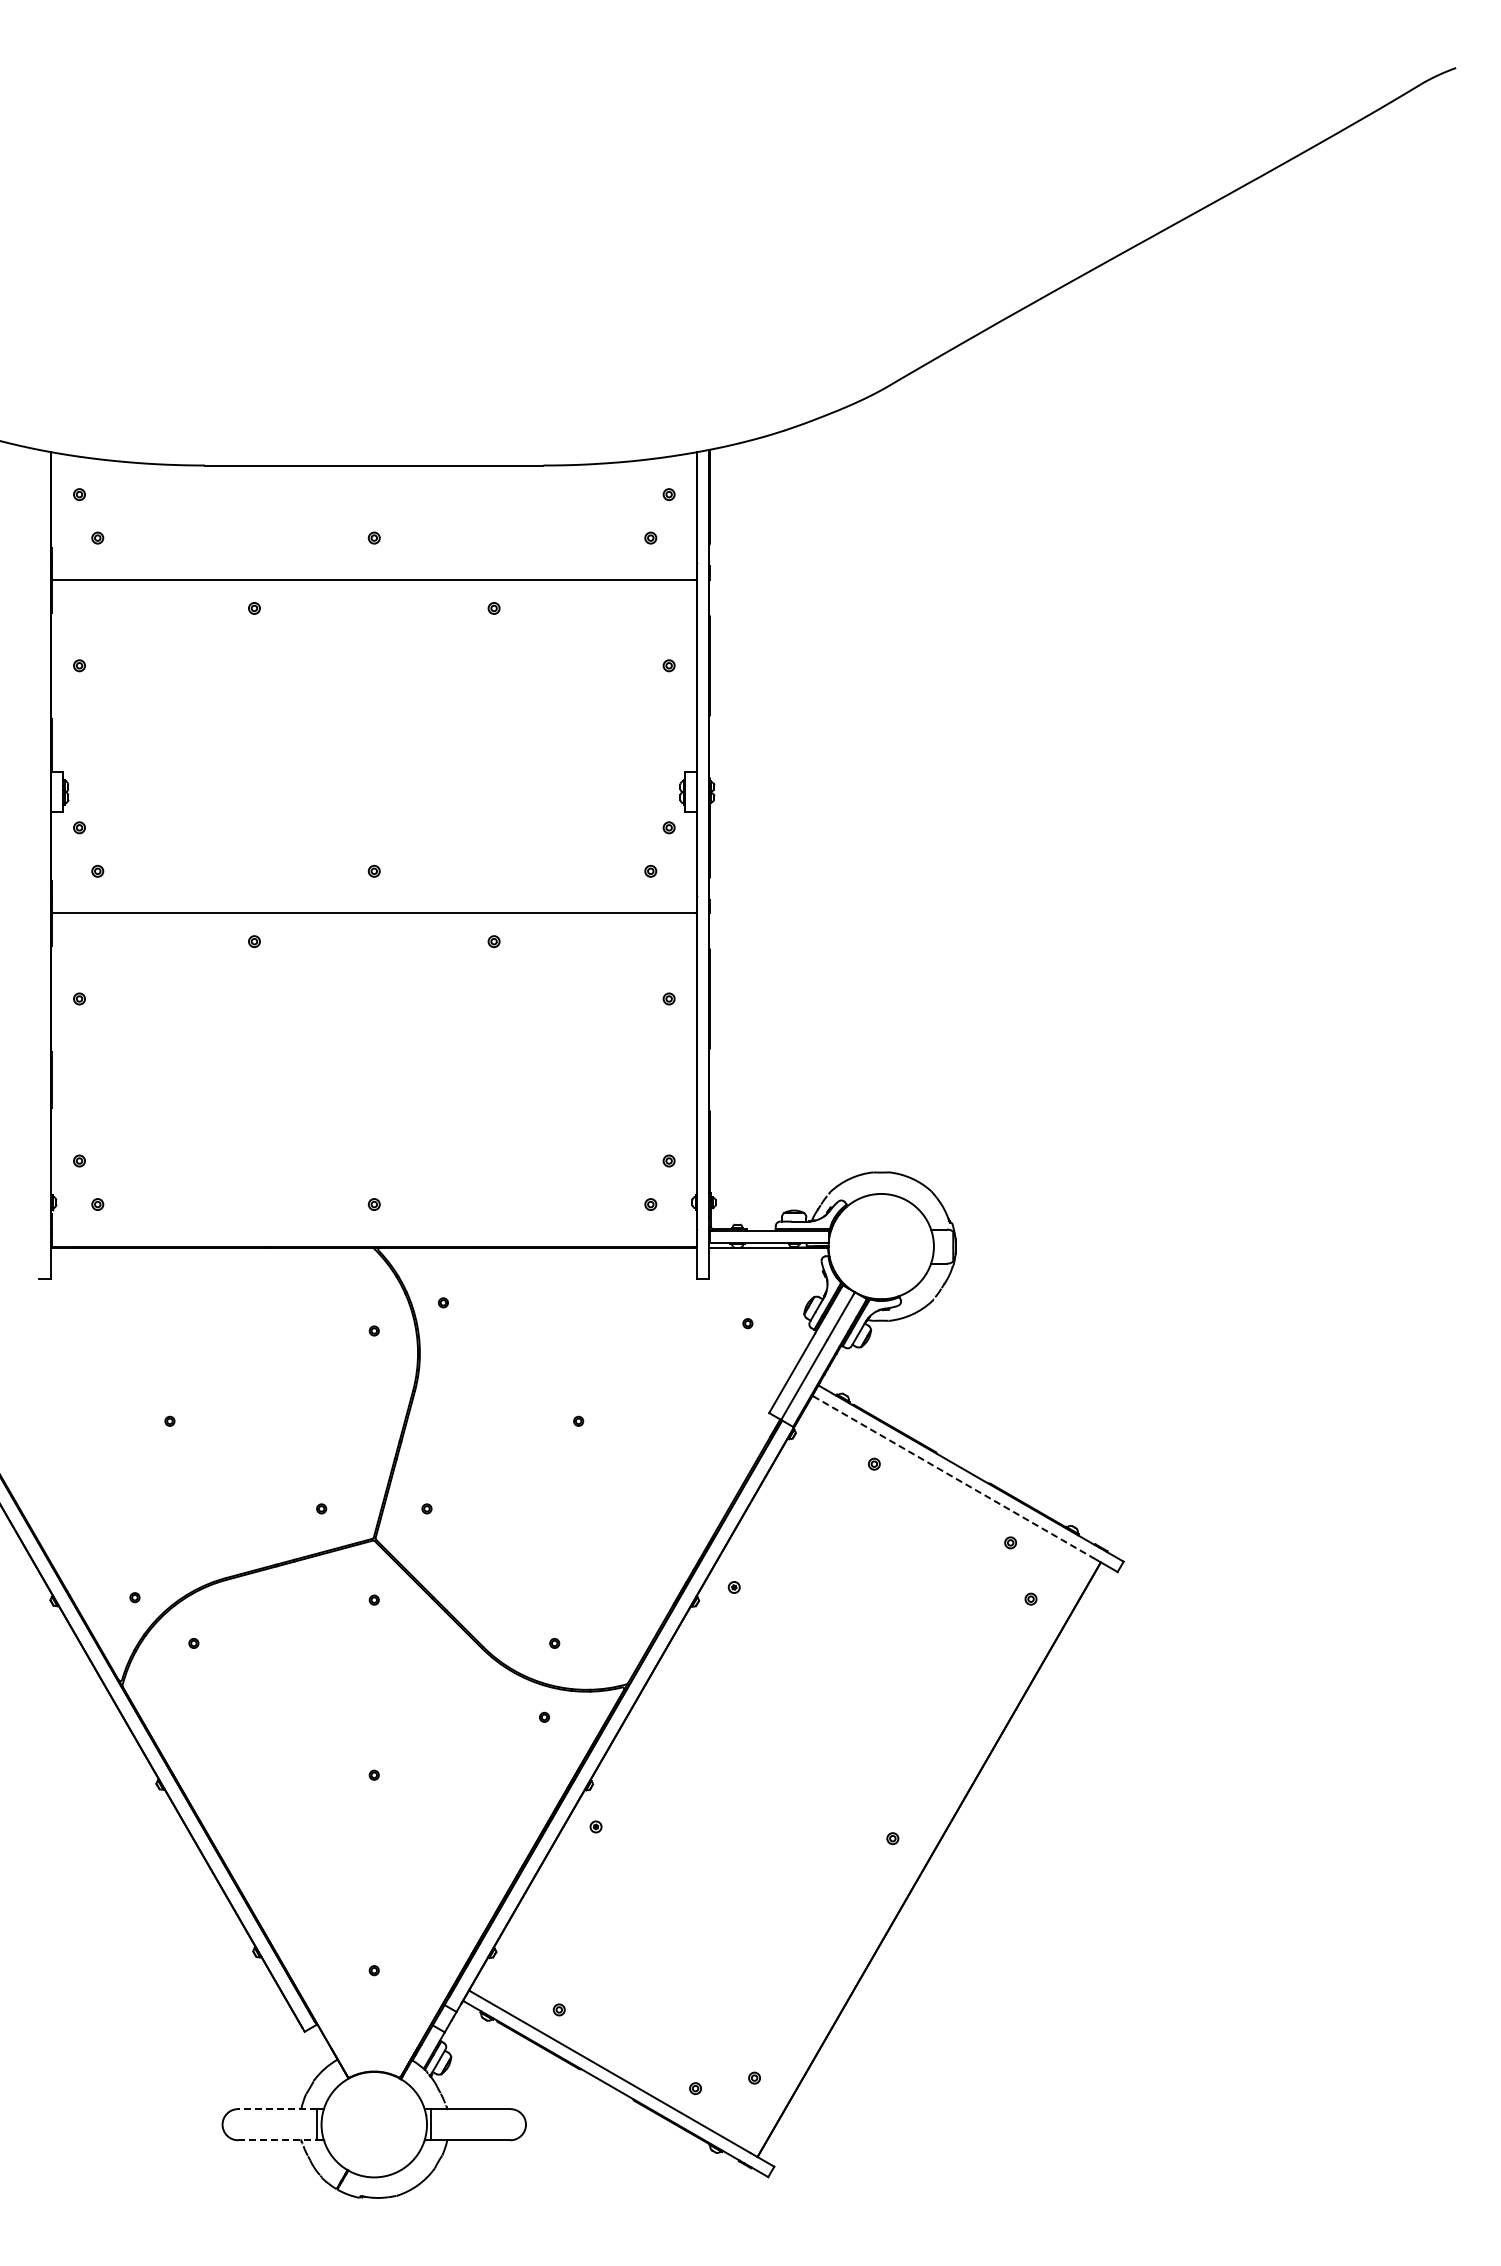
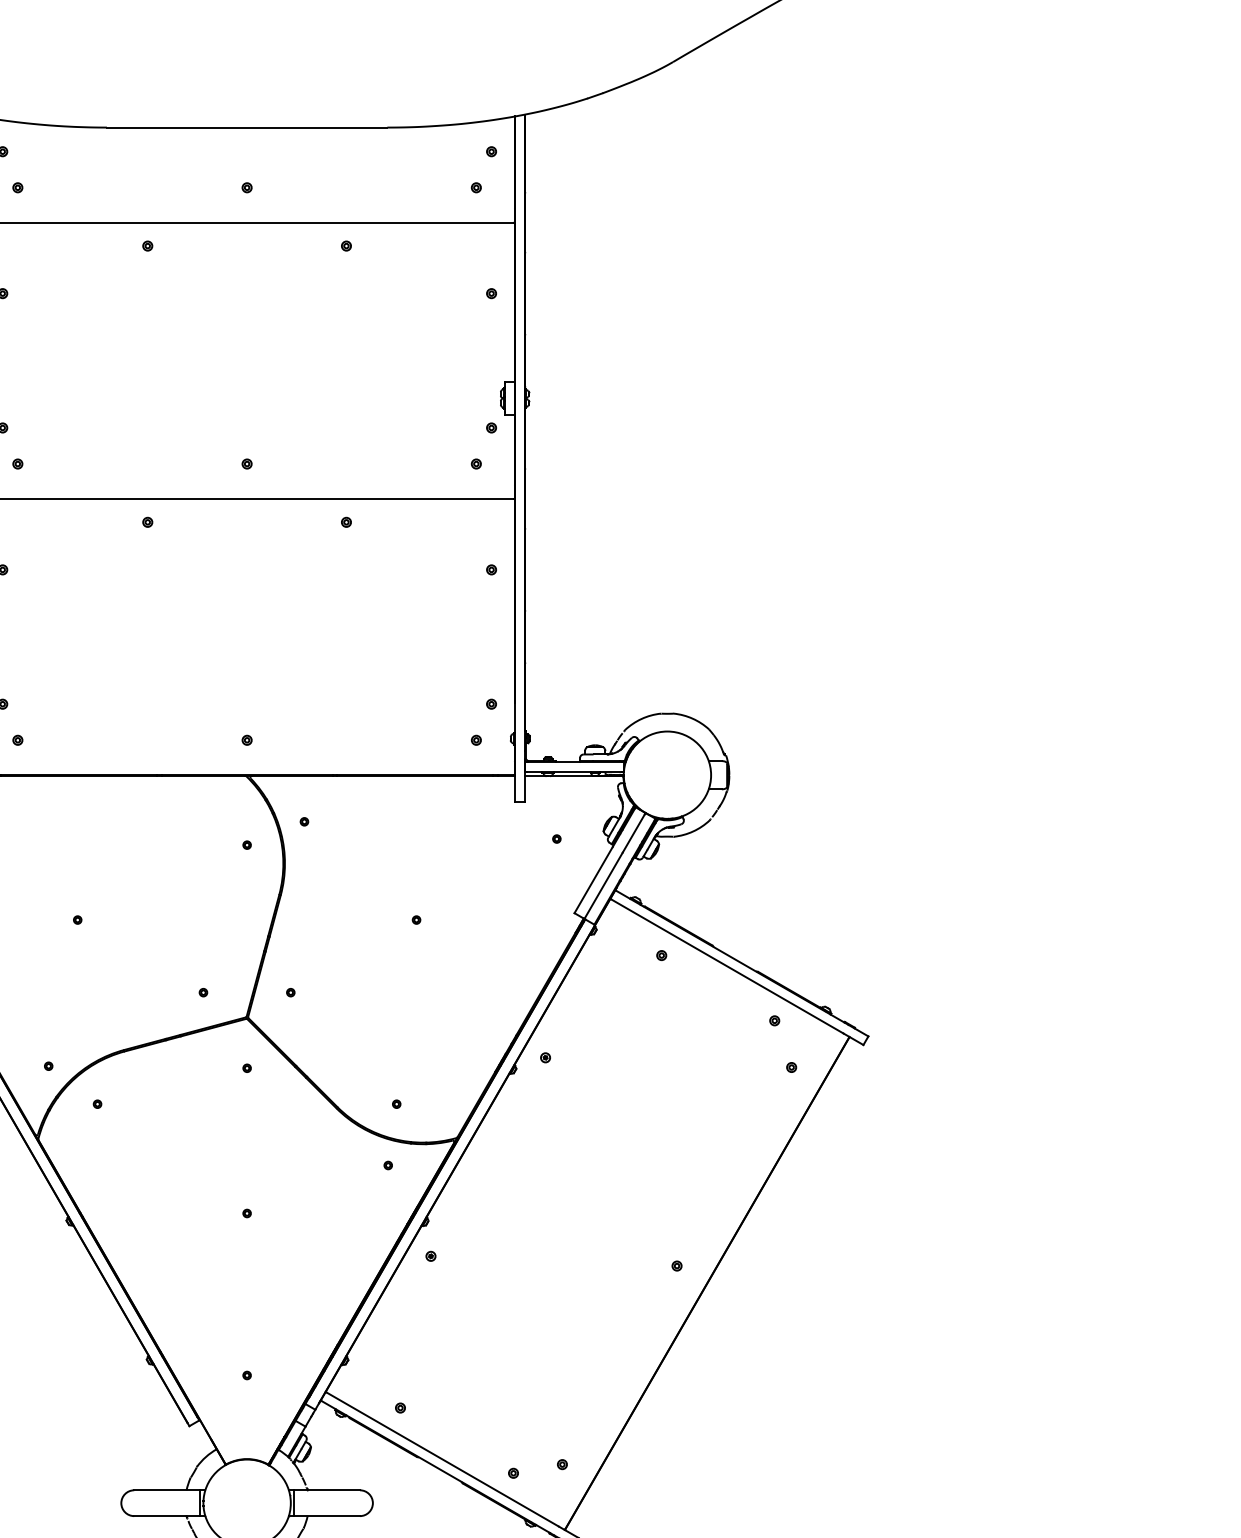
line: (953, 1477) -> (727, 966), dashed -> solid
line: (277, 2109) -> (166, 1490), dashed -> solid
line: (277, 2140) -> (166, 1516), dashed -> solid

